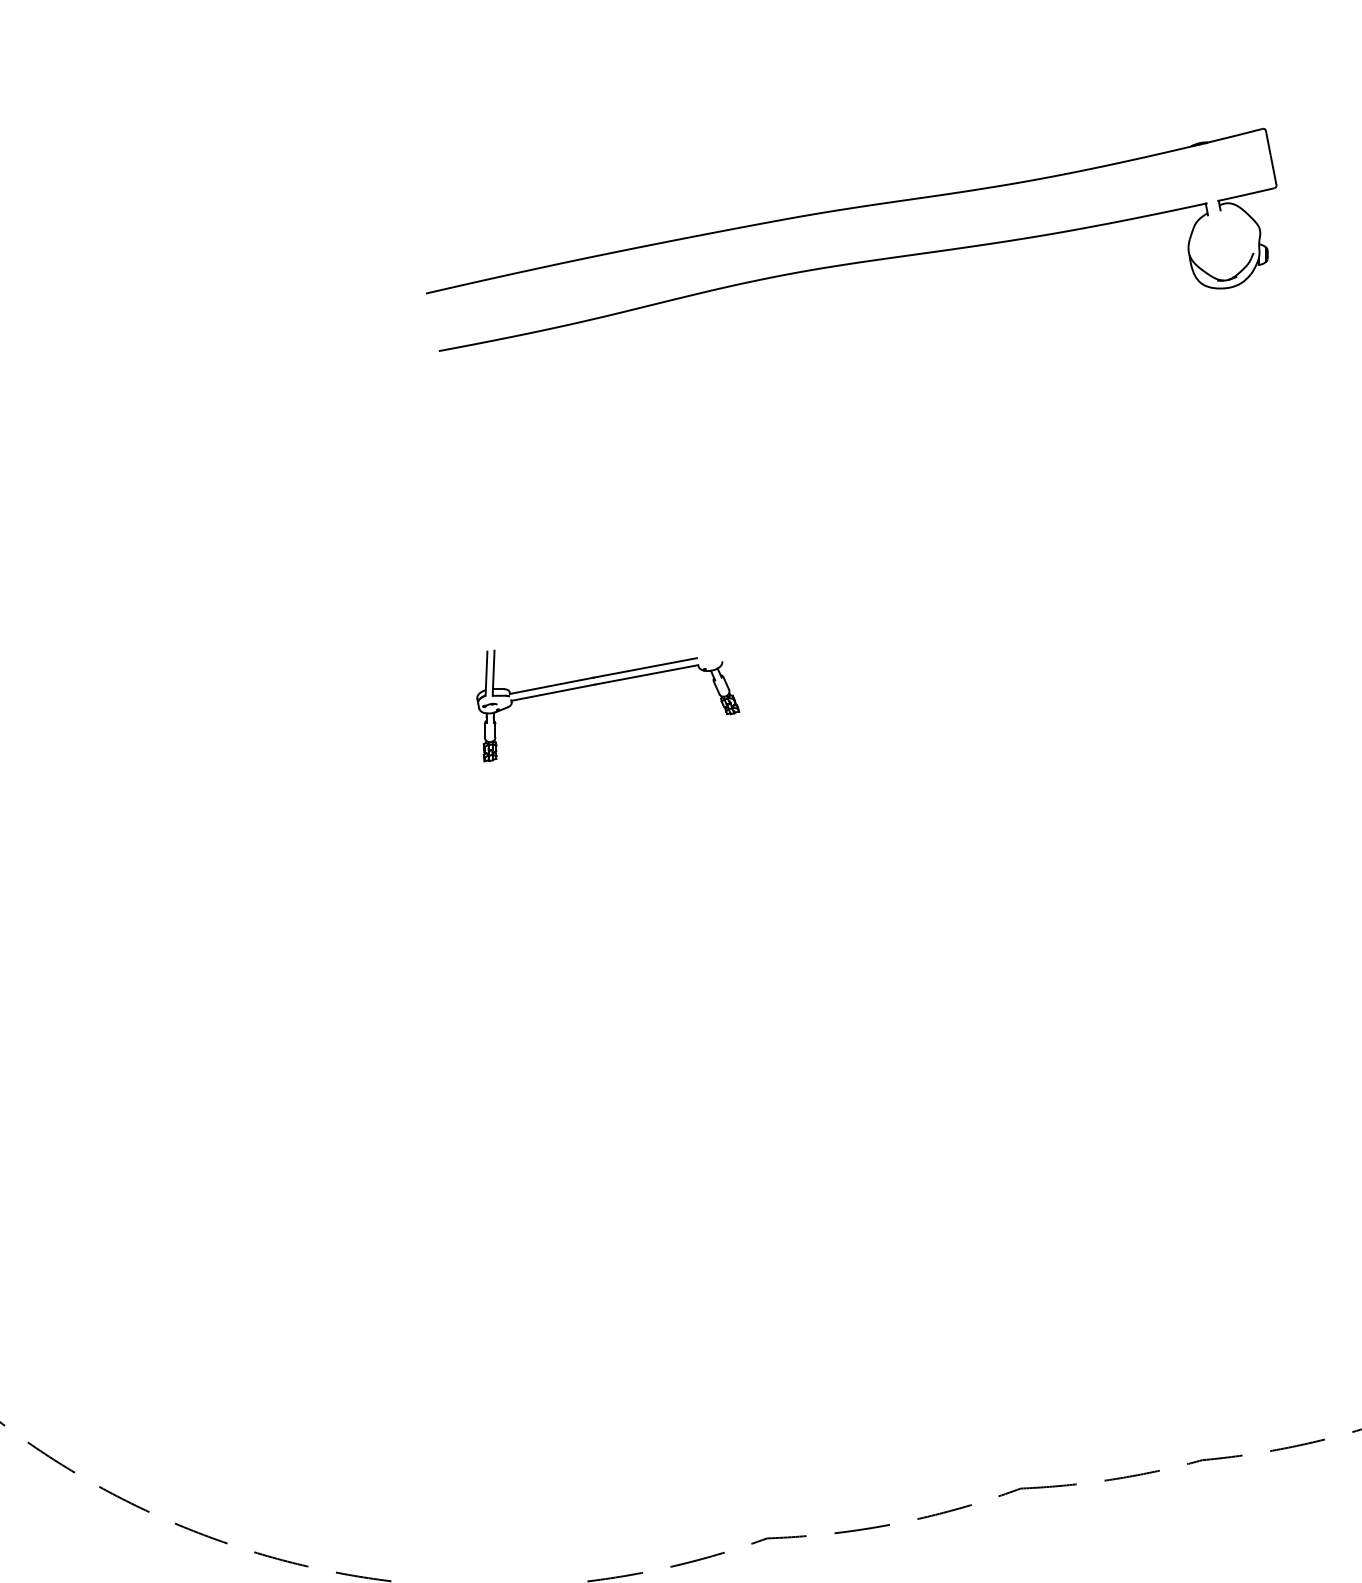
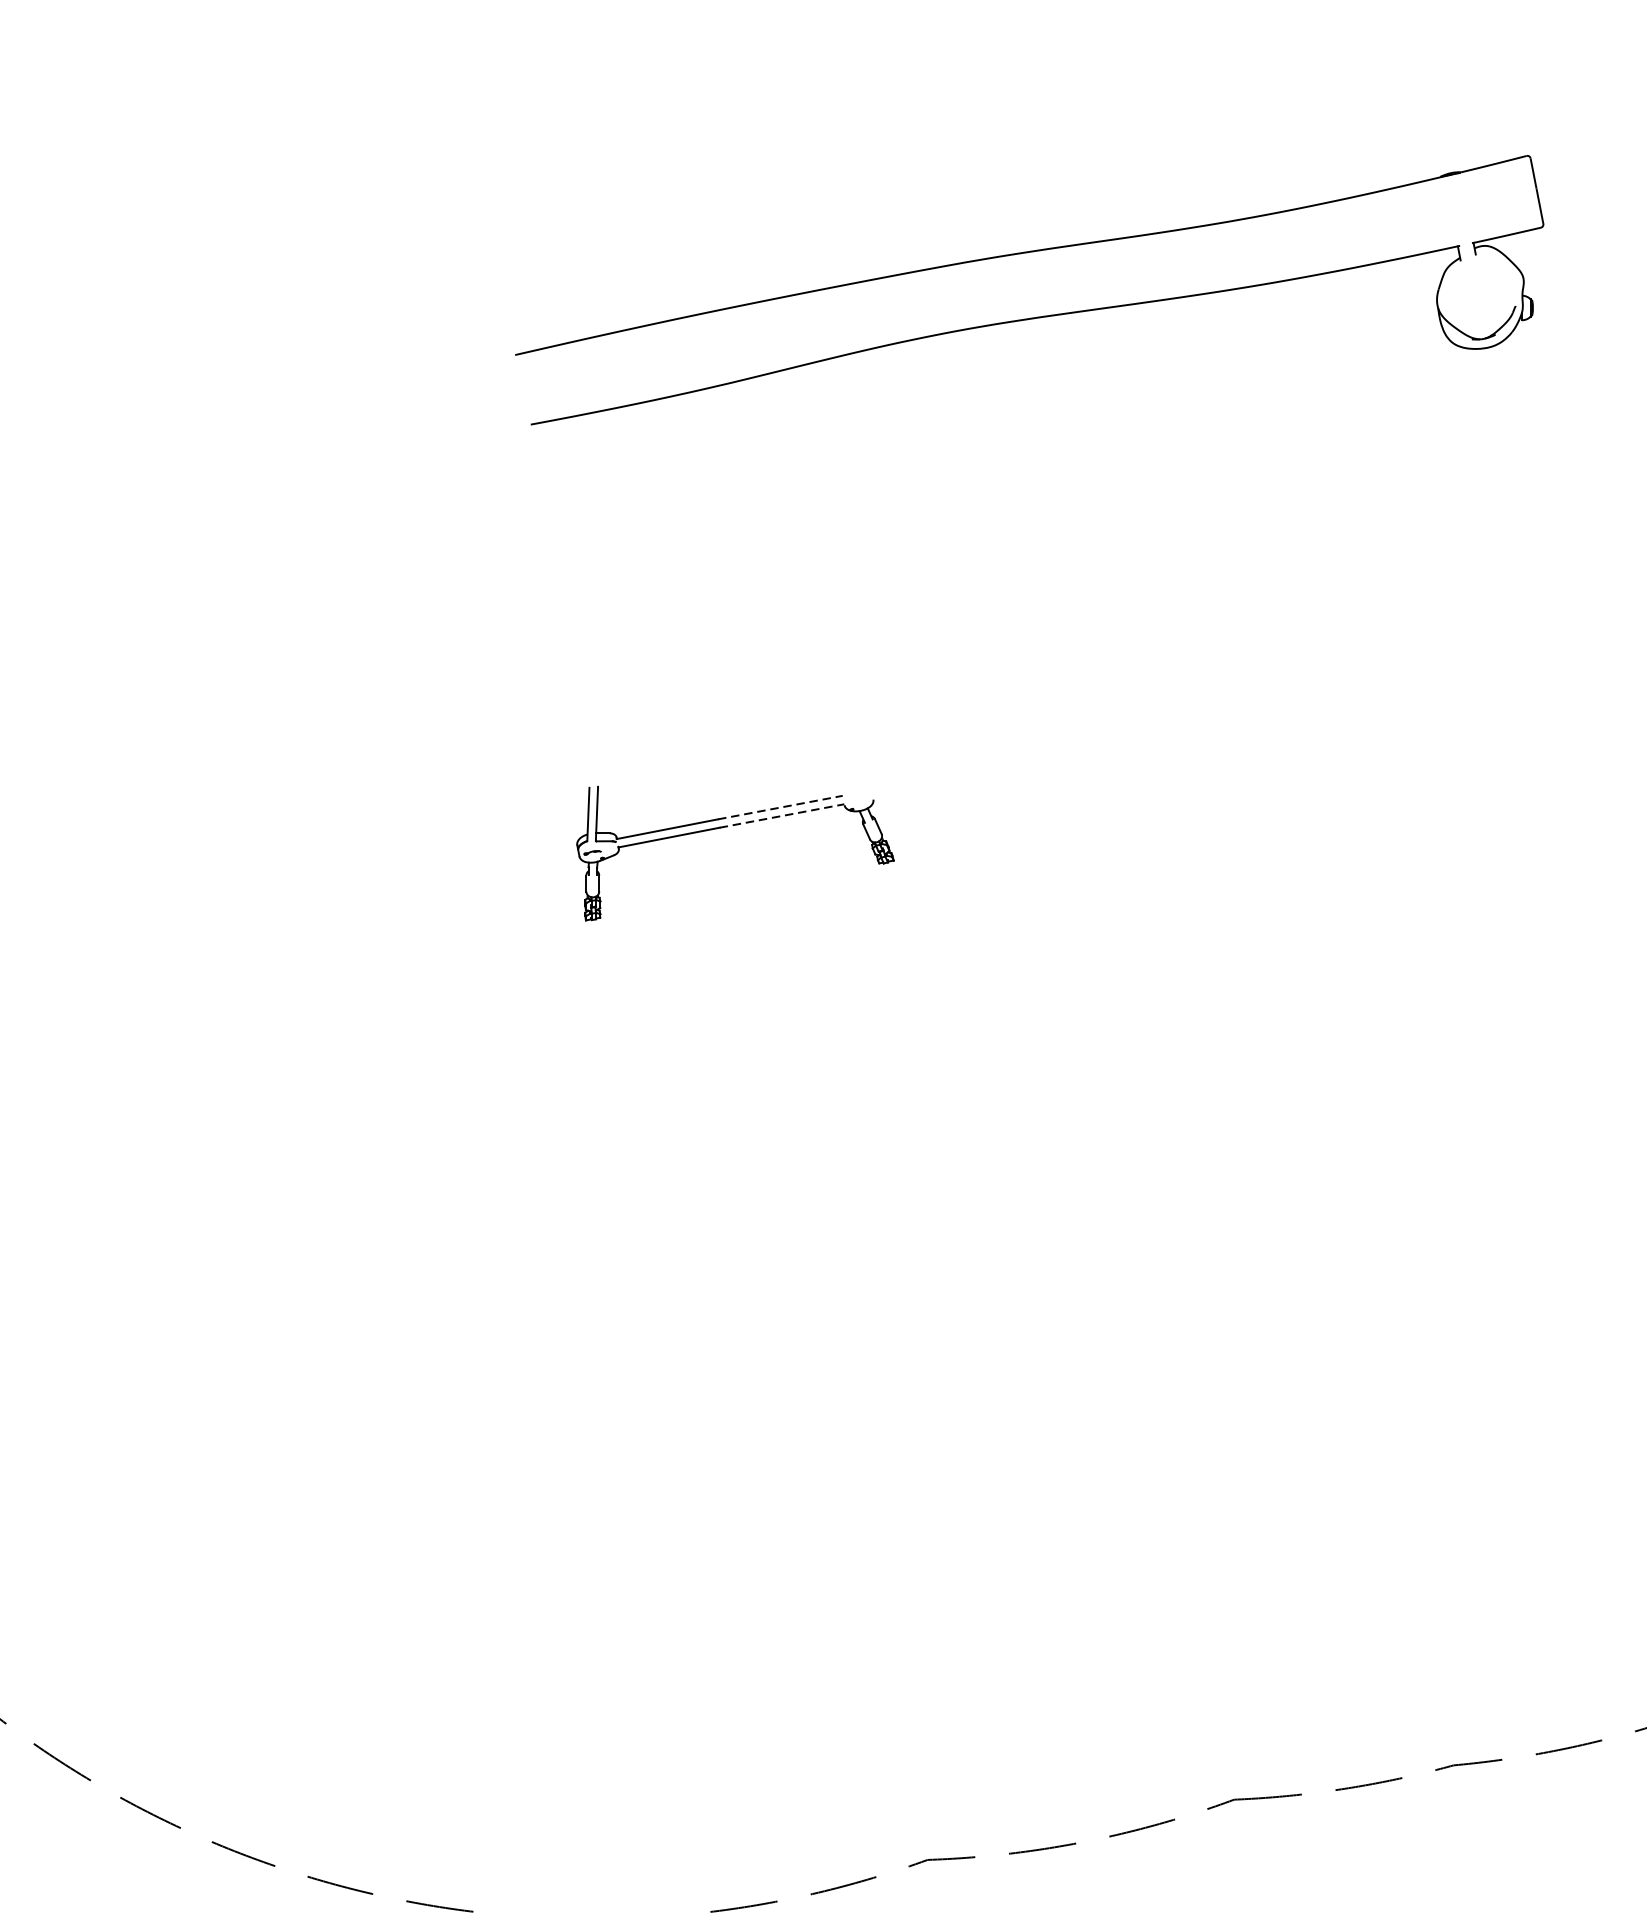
line: (645, 667) -> (780, 807), solid -> dashed
line: (647, 674) -> (783, 815), solid -> dashed

